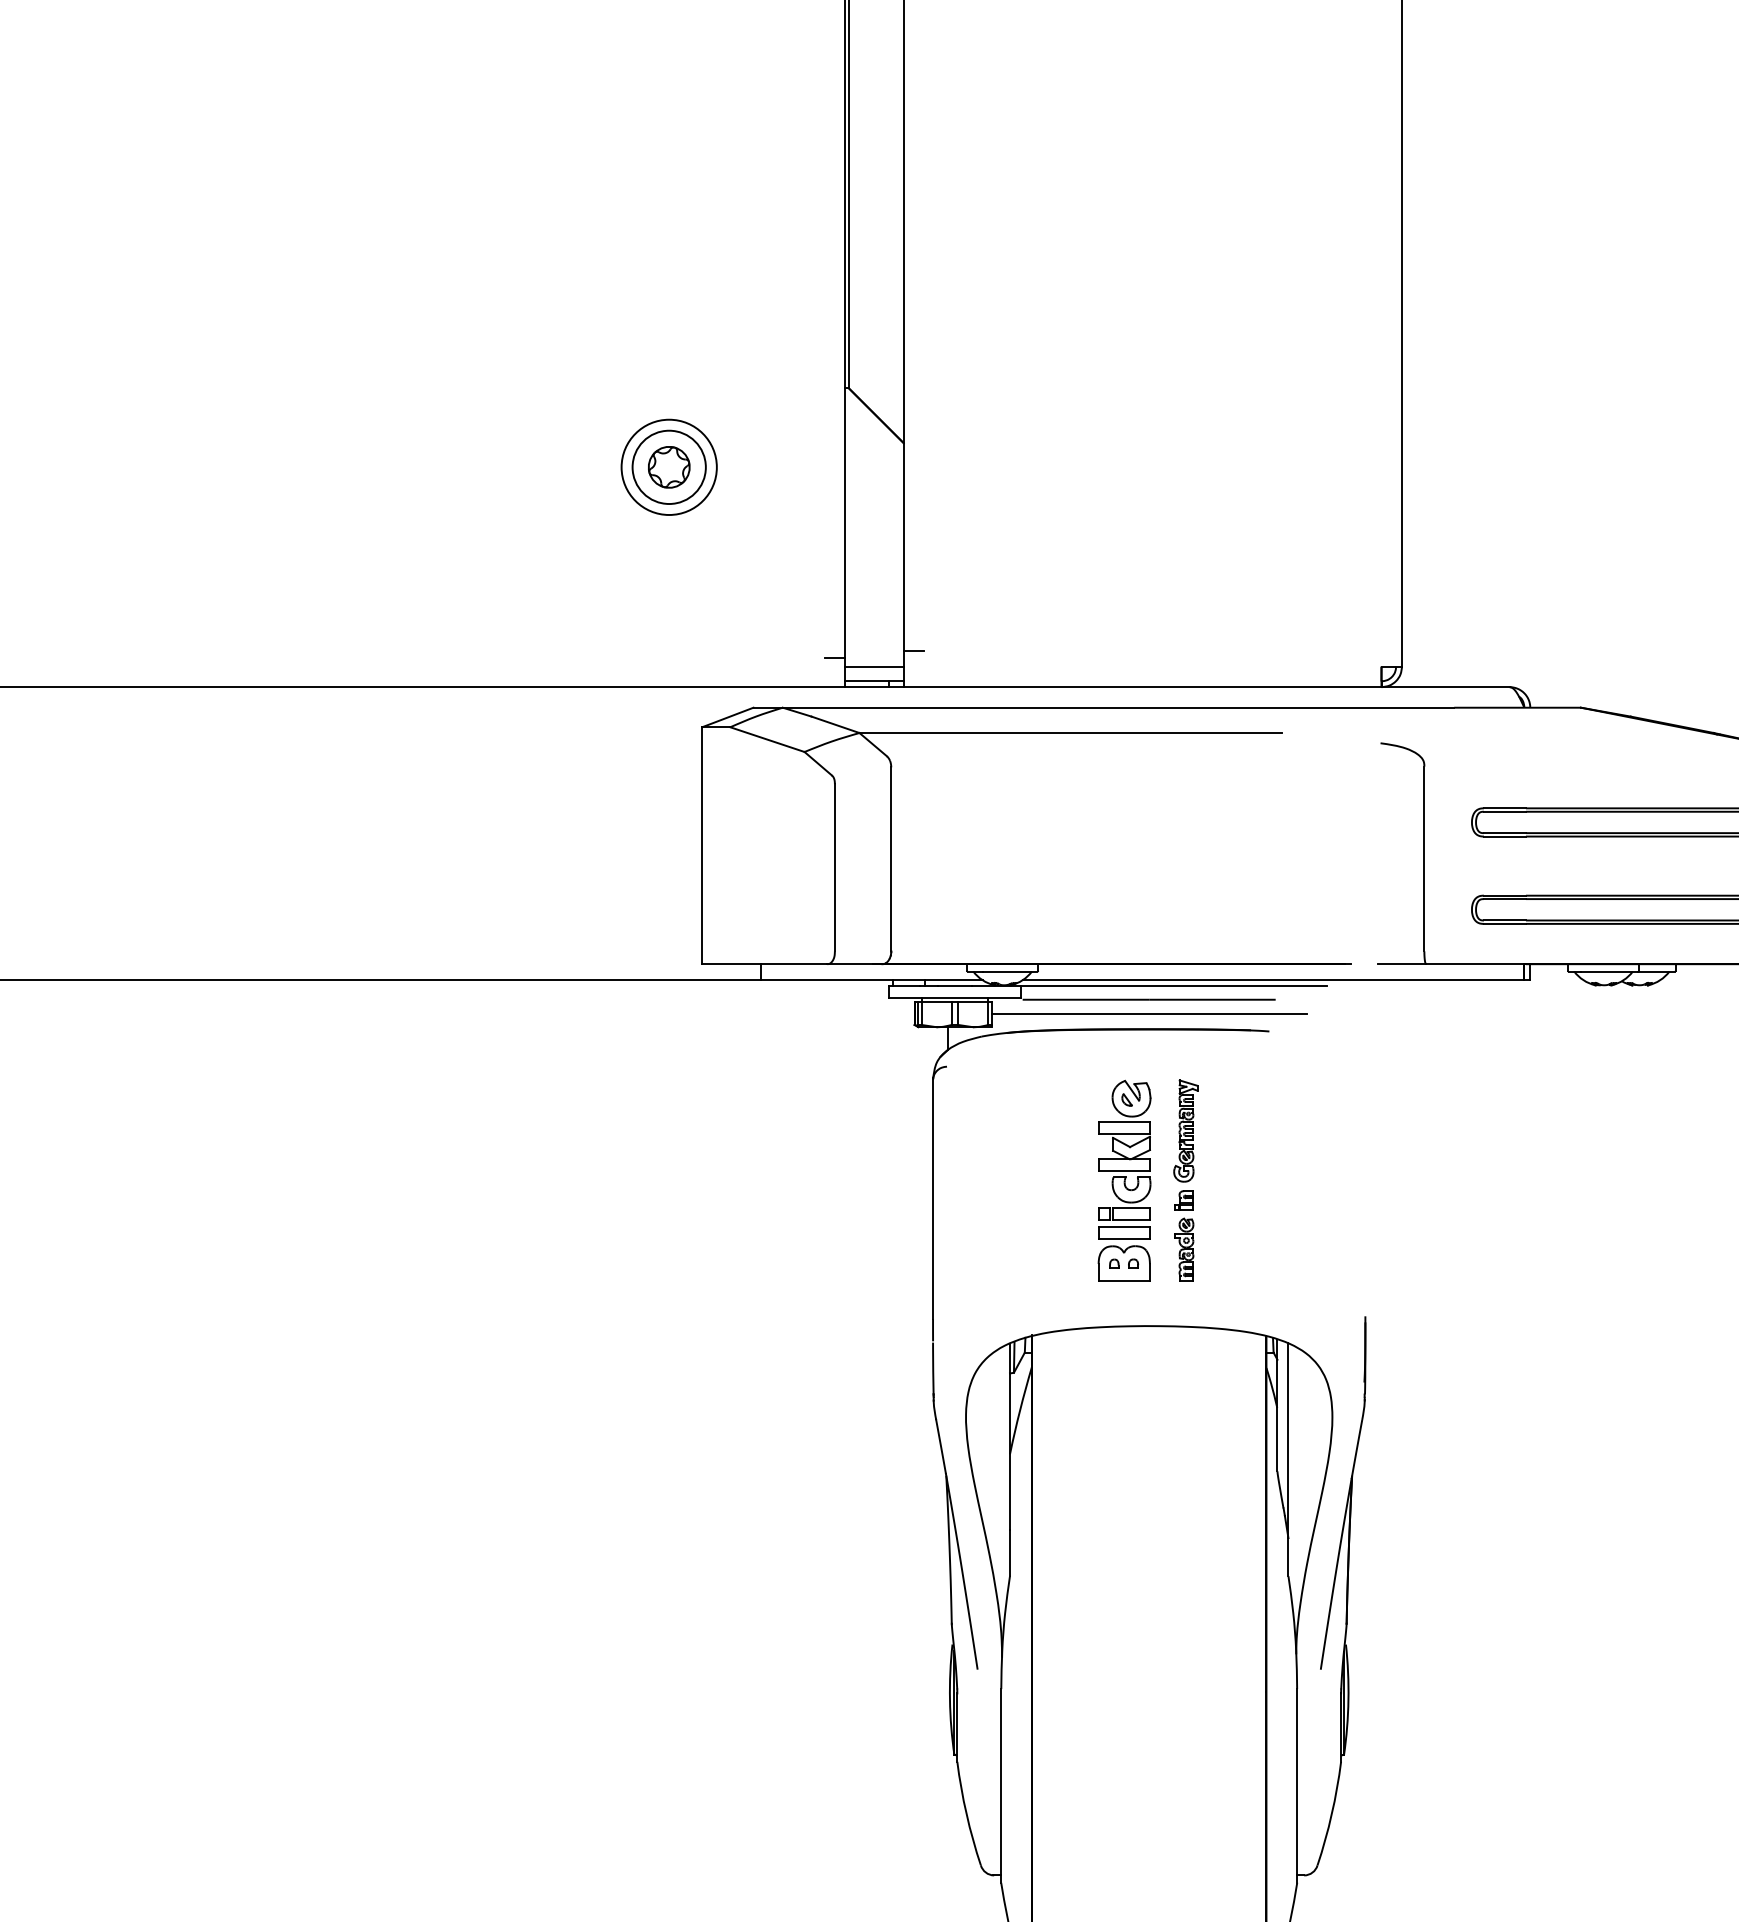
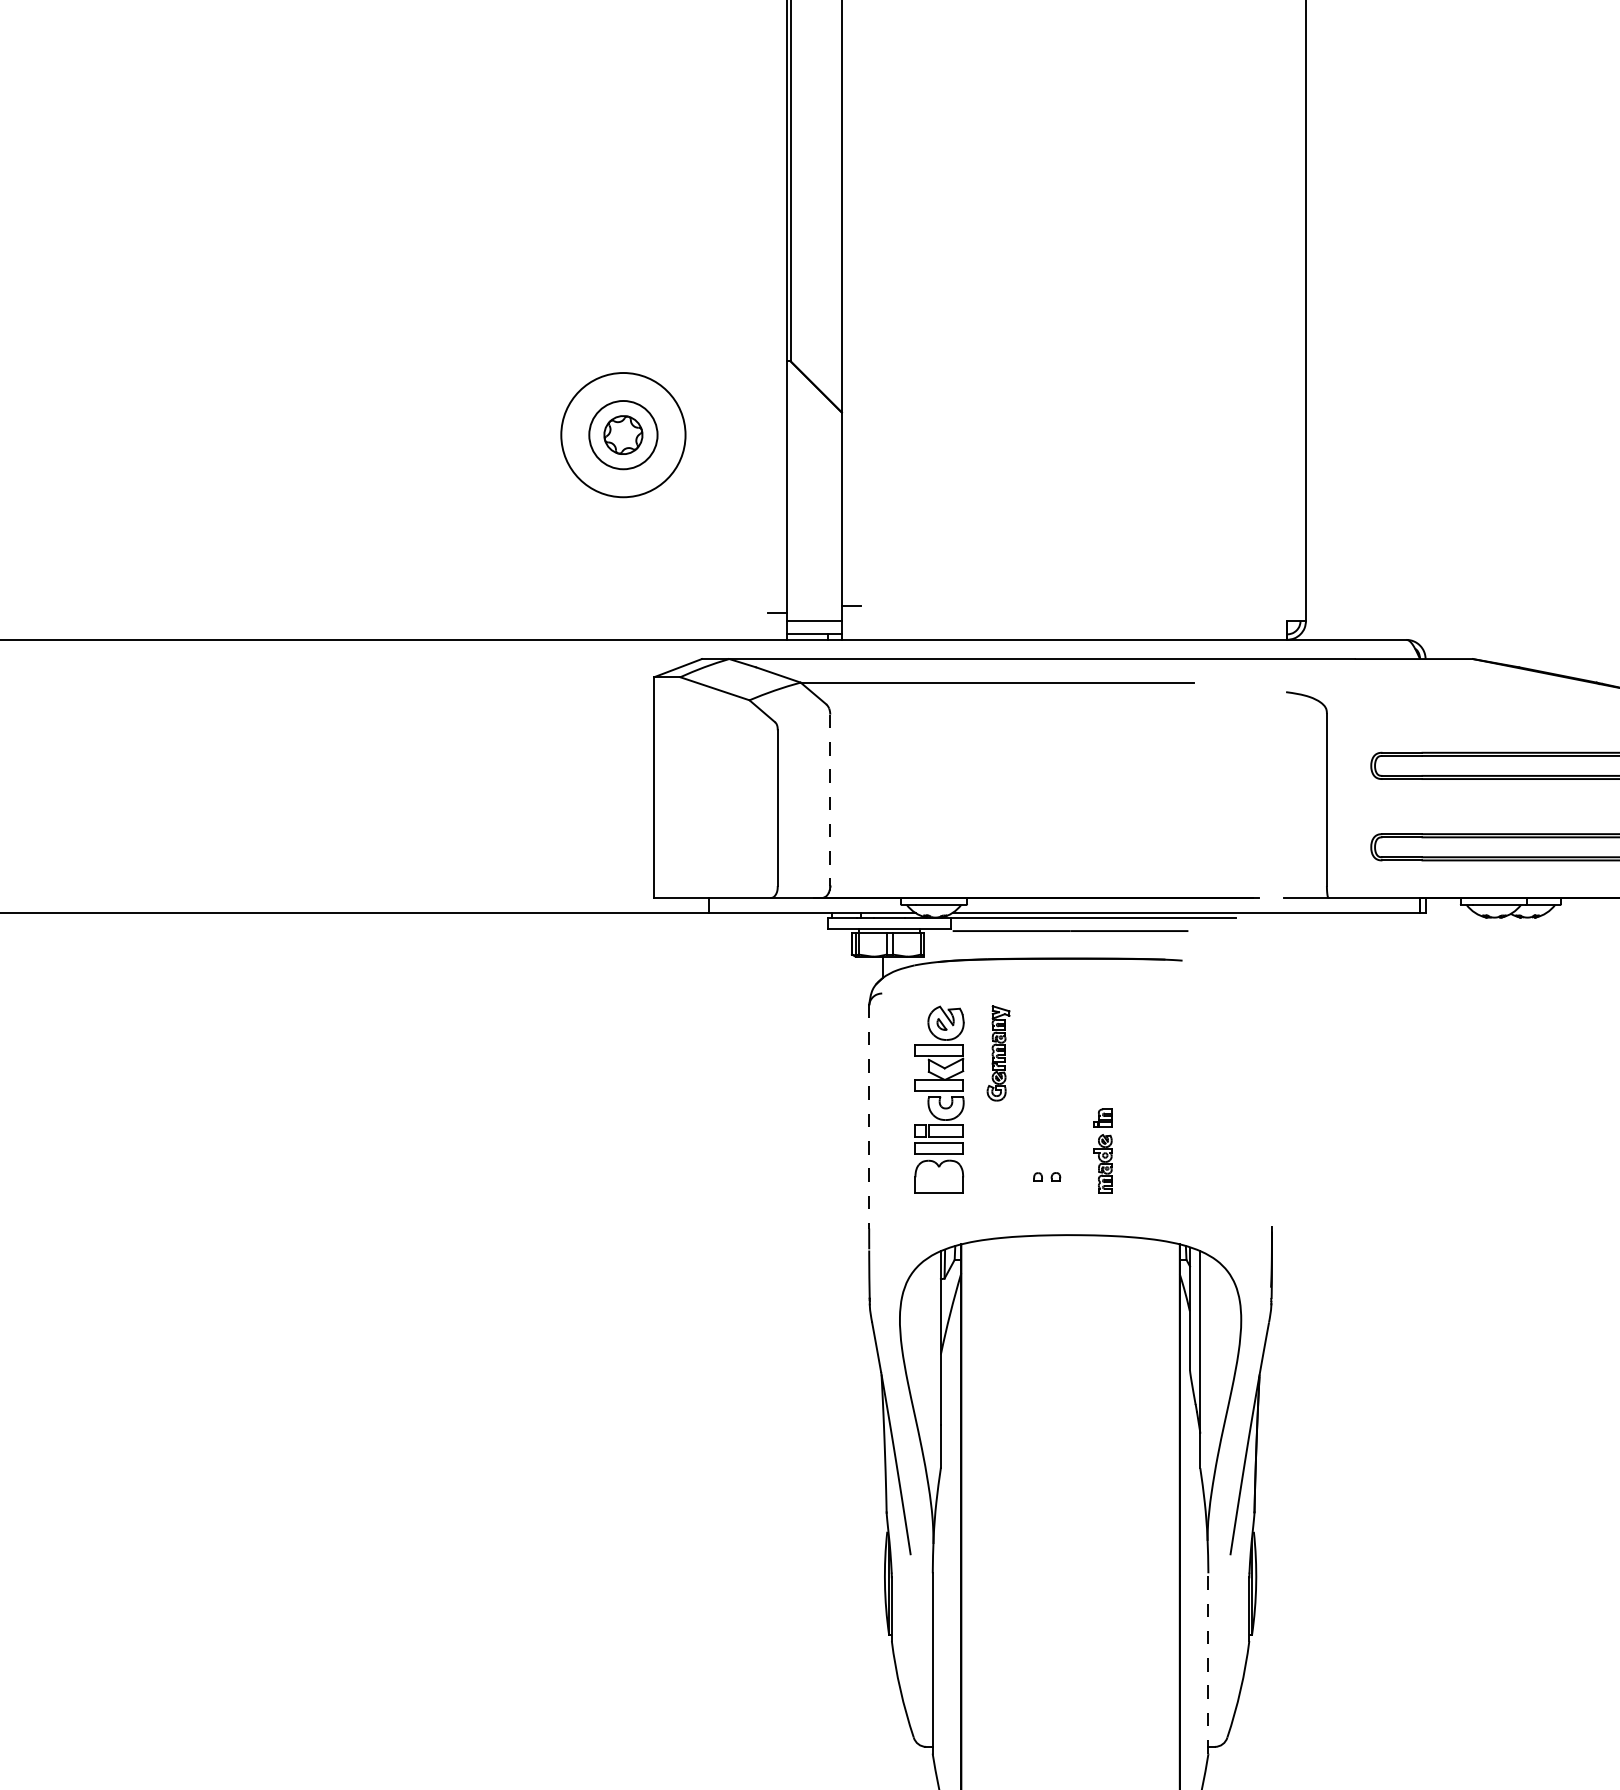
circle: (668, 467) -> (622, 435), size x1.4
line: (891, 859) -> (830, 800), solid -> dashed
line: (1148, 1014) -> (1069, 944), removed
part: (1185, 1130) -> (998, 1052), moved
part: (1124, 1180) -> (939, 1099), moved
line: (933, 1199) -> (869, 1117), solid -> dashed
line: (1297, 1785) -> (1208, 1663), solid -> dashed

